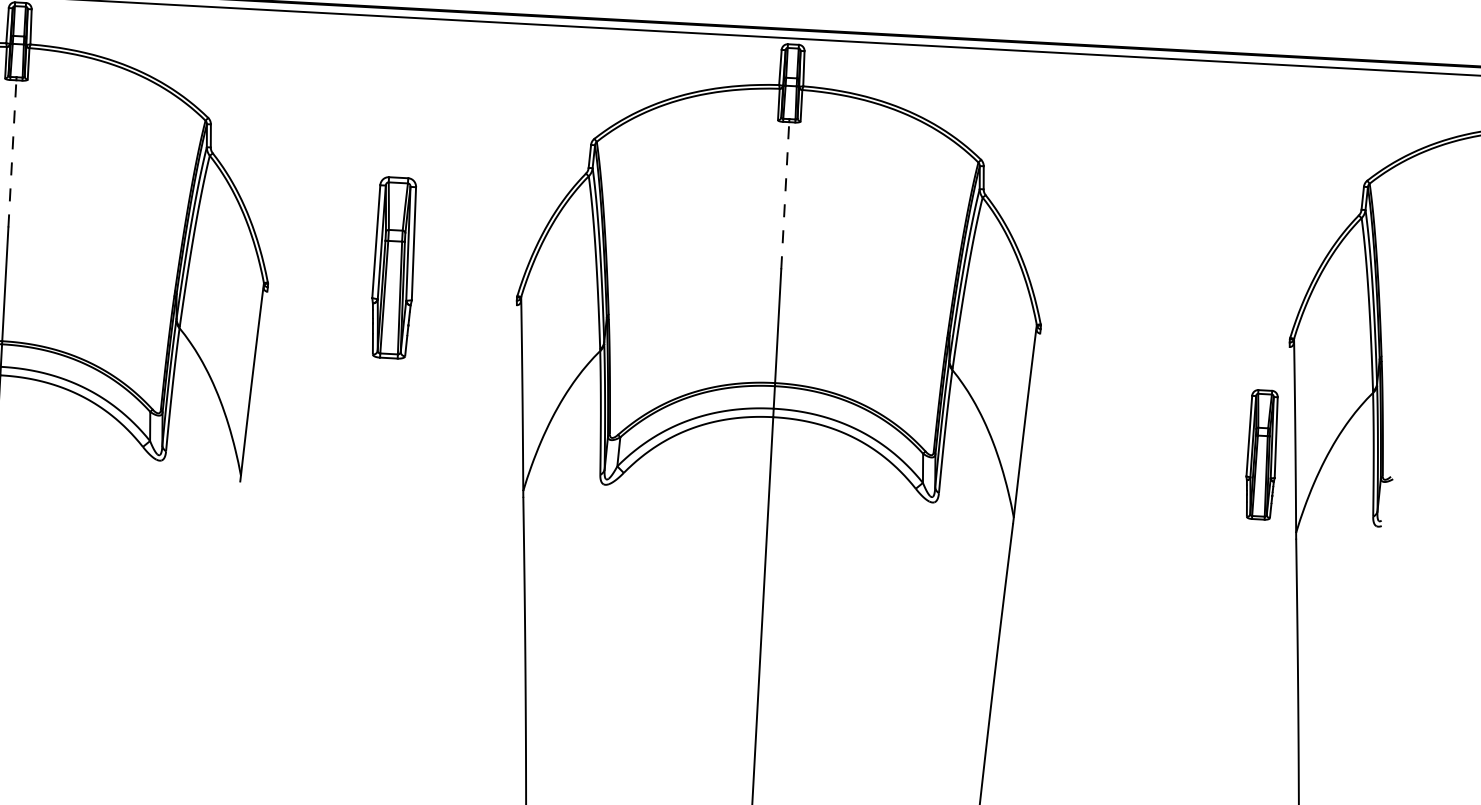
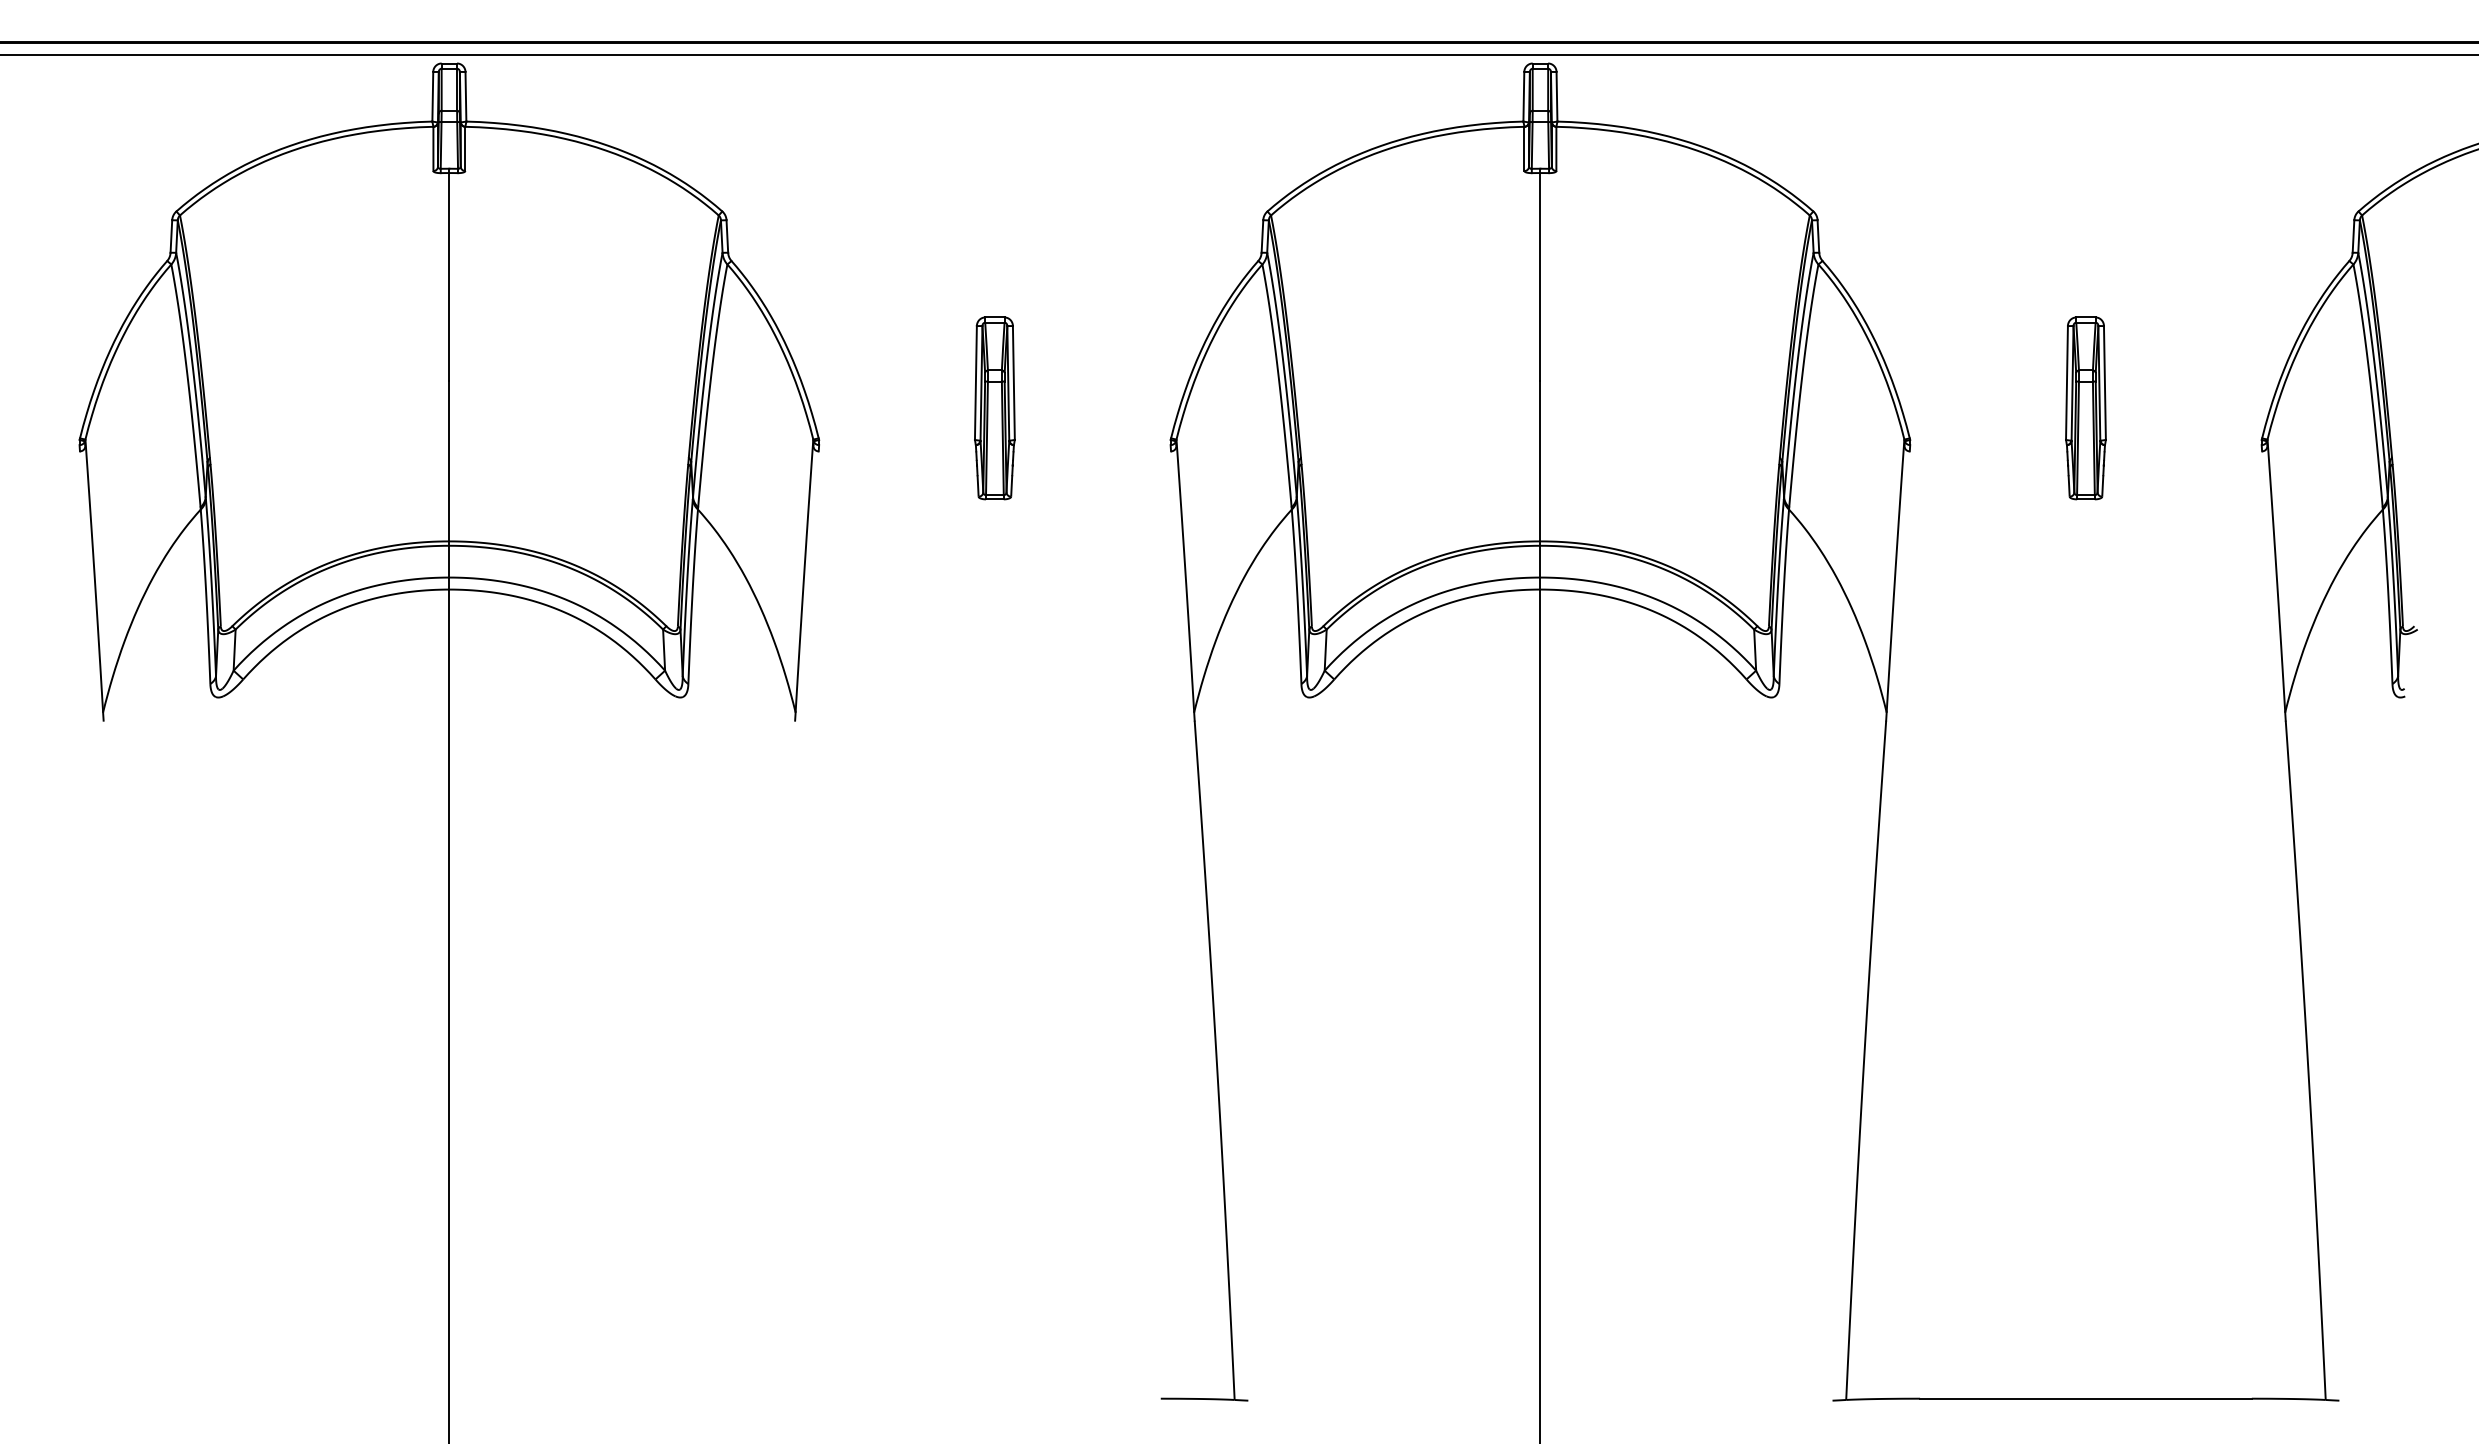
line: (12, 153) -> (449, 276), dashed -> solid
line: (785, 195) -> (1540, 276), dashed -> solid
part: (393, 267) -> (994, 408), size x0.71
part: (1261, 454) -> (2085, 408), moved

